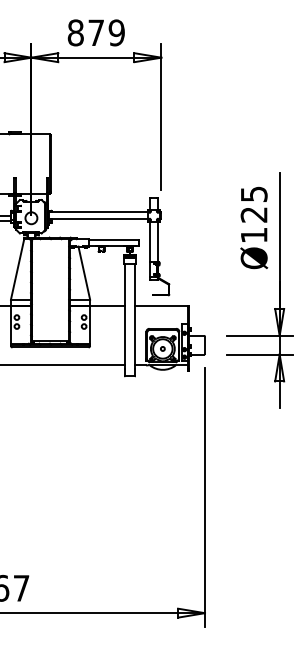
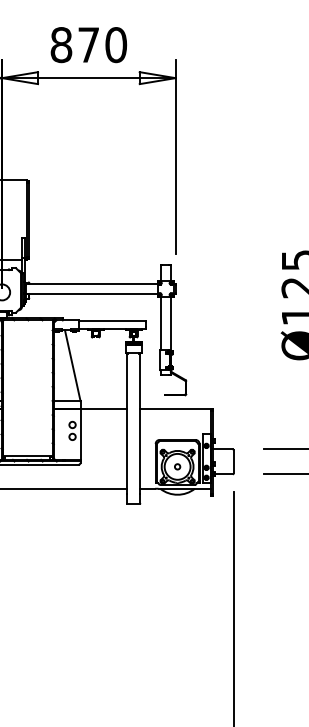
text: (116, 32) -> (115, 44), 879 -> 870

